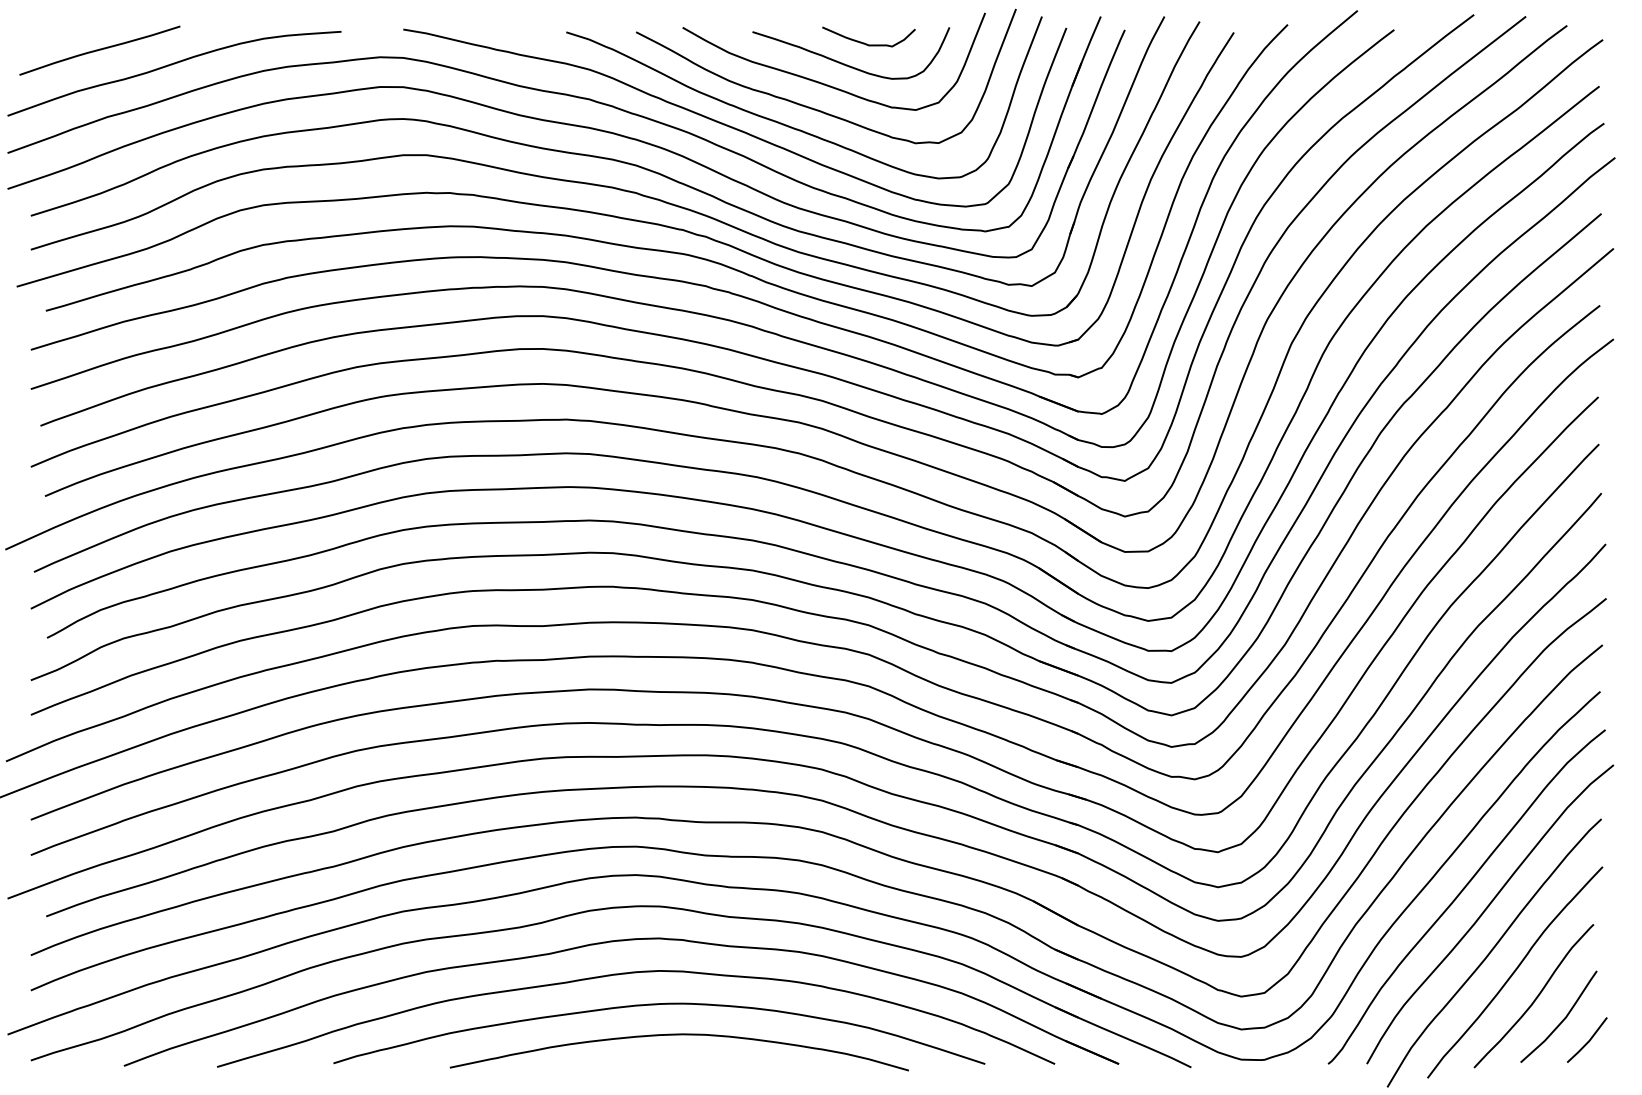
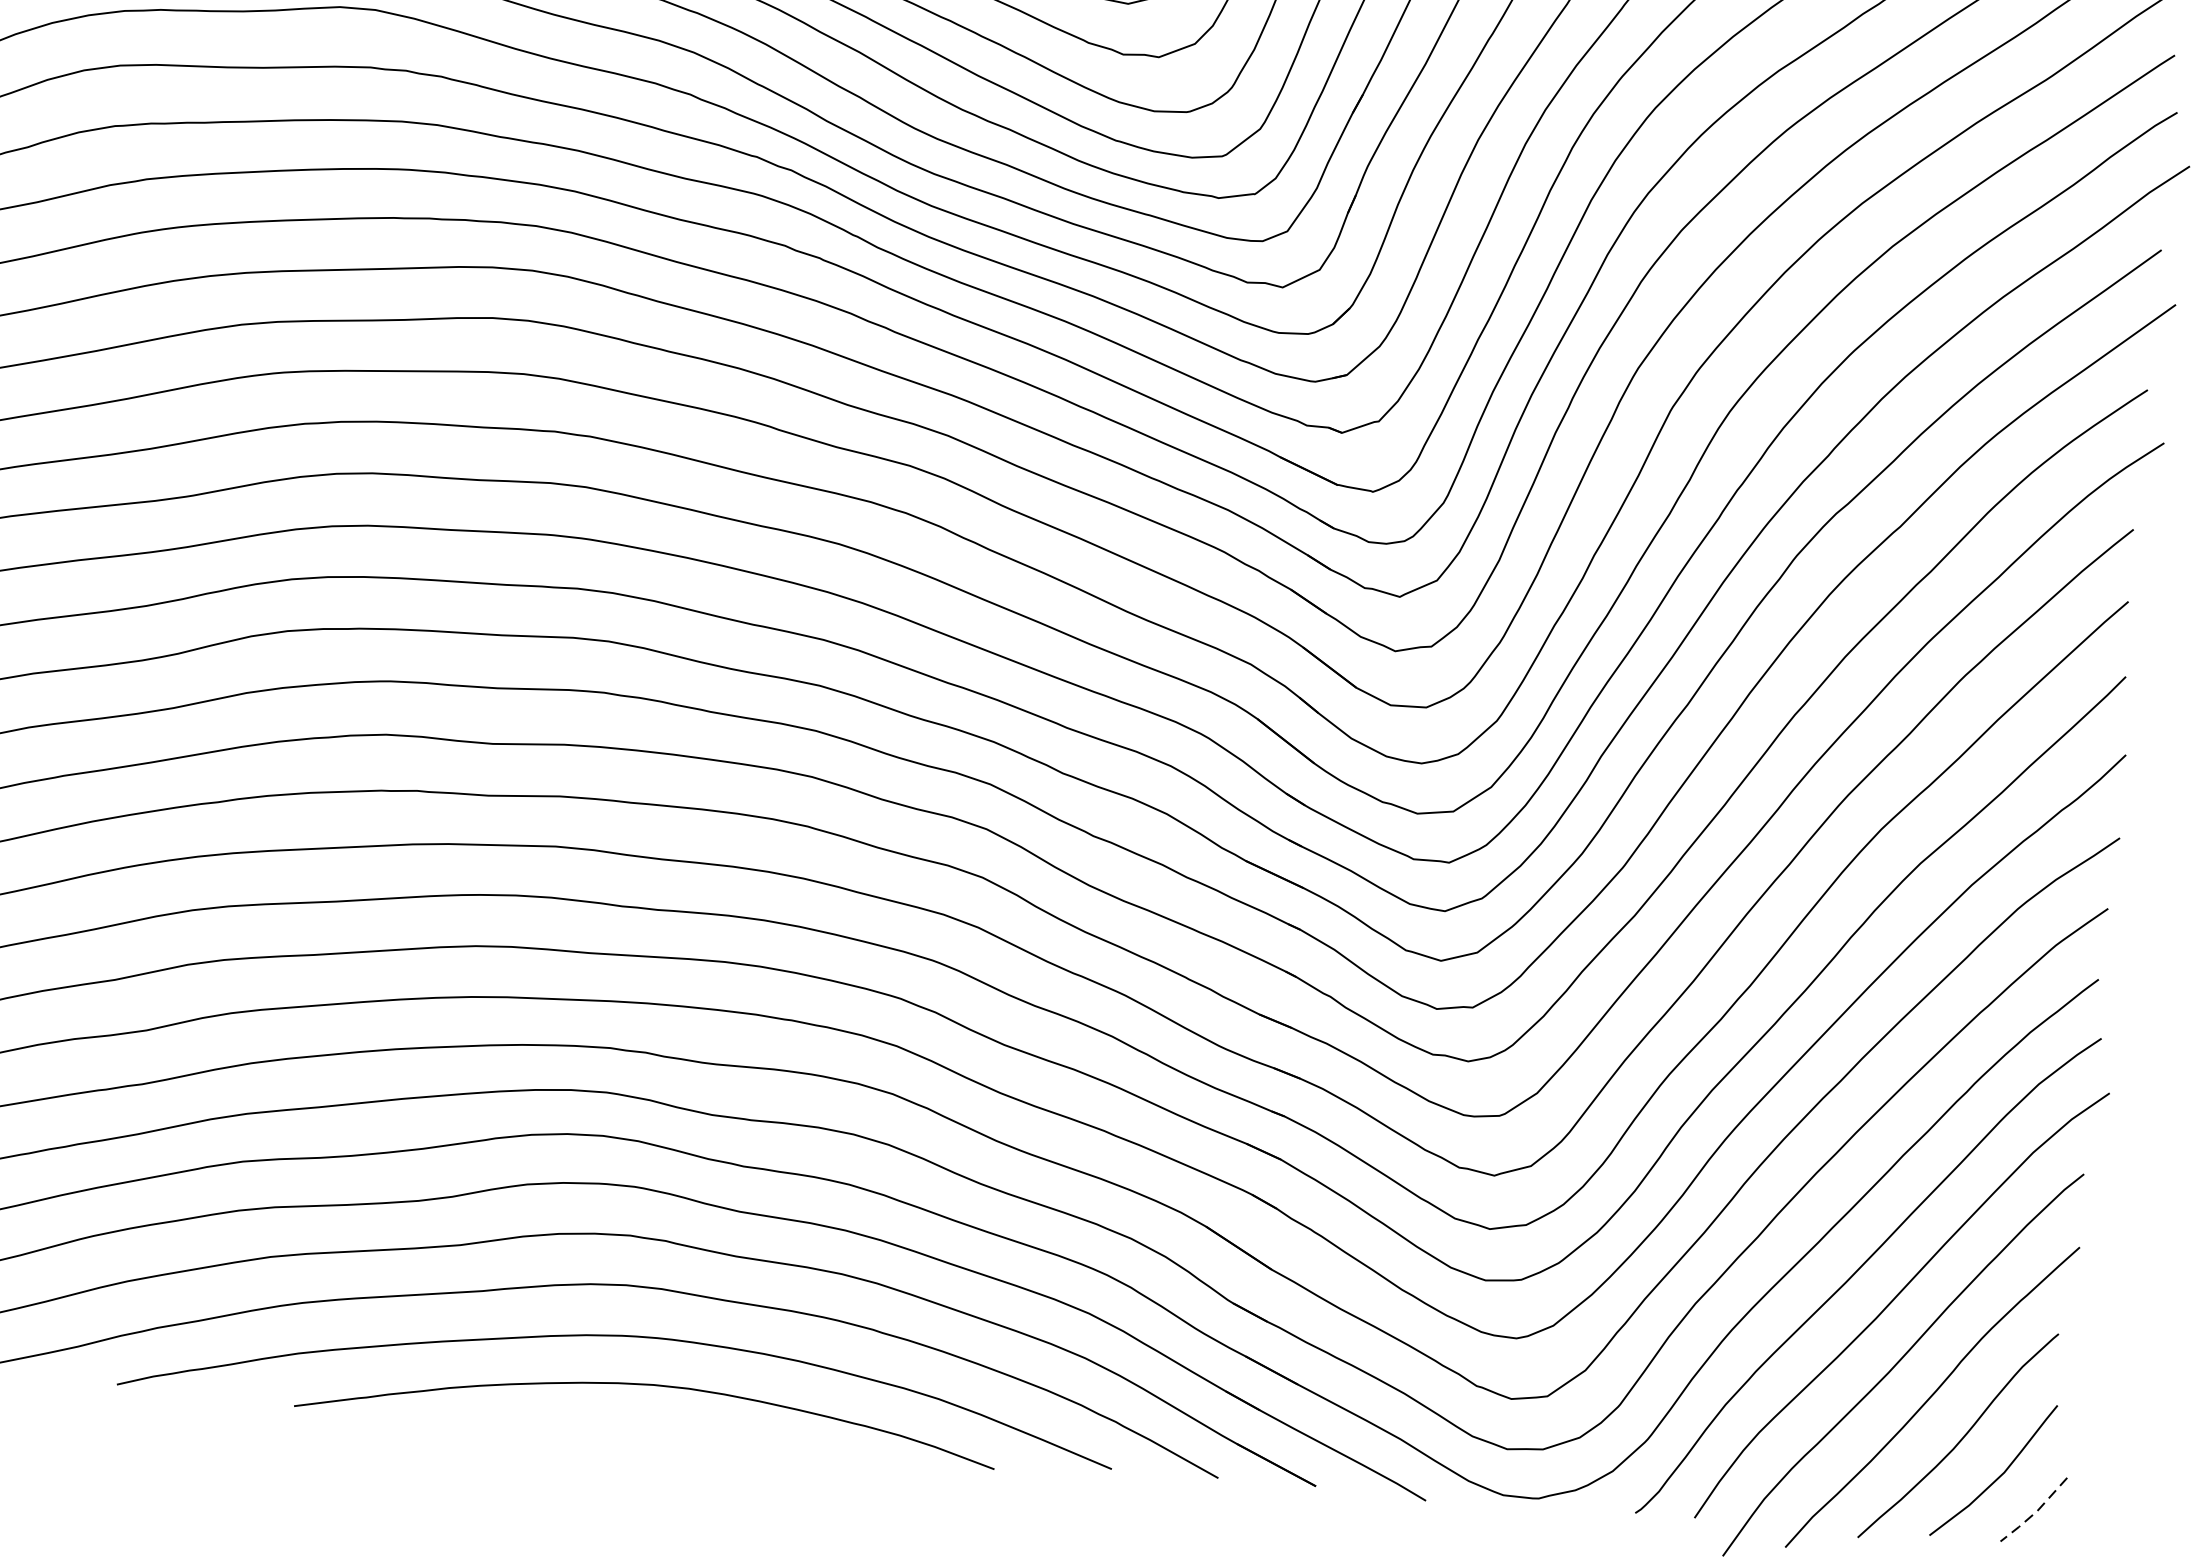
line: (1588, 1041) -> (2035, 1512), solid -> dashed

